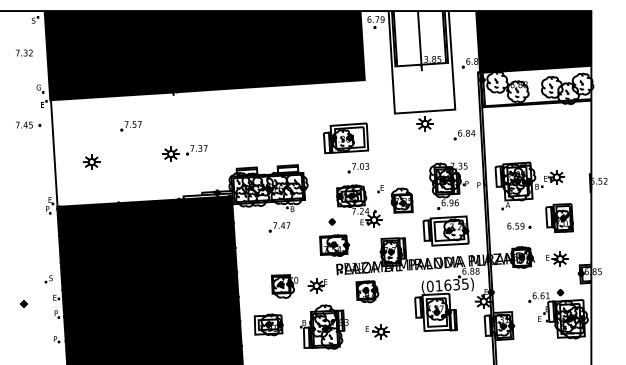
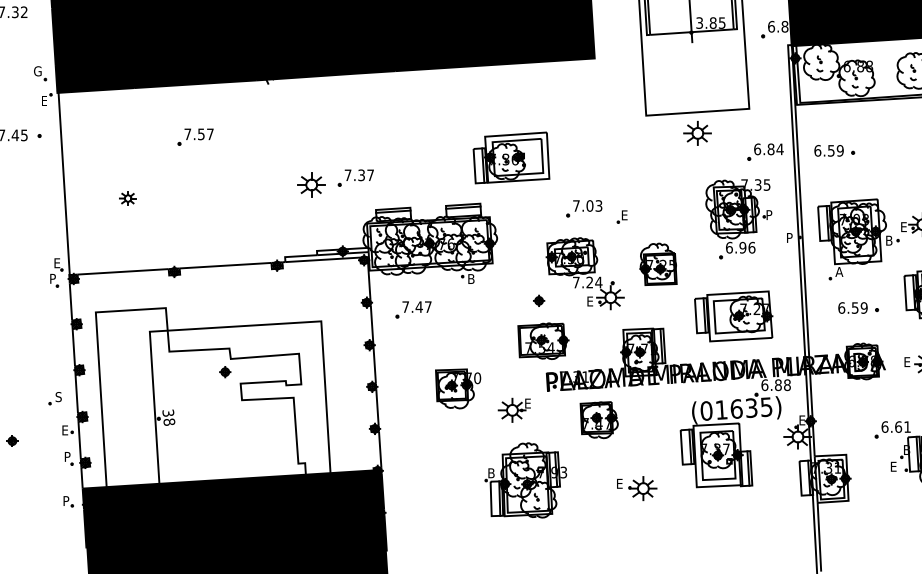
part: (505, 133) -> (835, 149), added
part: (346, 138) -> (512, 158), moved
part: (184, 153) -> (334, 183), moved
part: (91, 161) -> (127, 197), size x0.6
part: (448, 185) -> (737, 218), moved
part: (380, 189) -> (621, 218), moved
part: (279, 227) -> (413, 310), moved
fill: (148, 263) -> (225, 371), removed
part: (284, 286) -> (457, 388), moved
part: (268, 324) -> (430, 476), removed
part: (377, 331) -> (636, 488), moved

